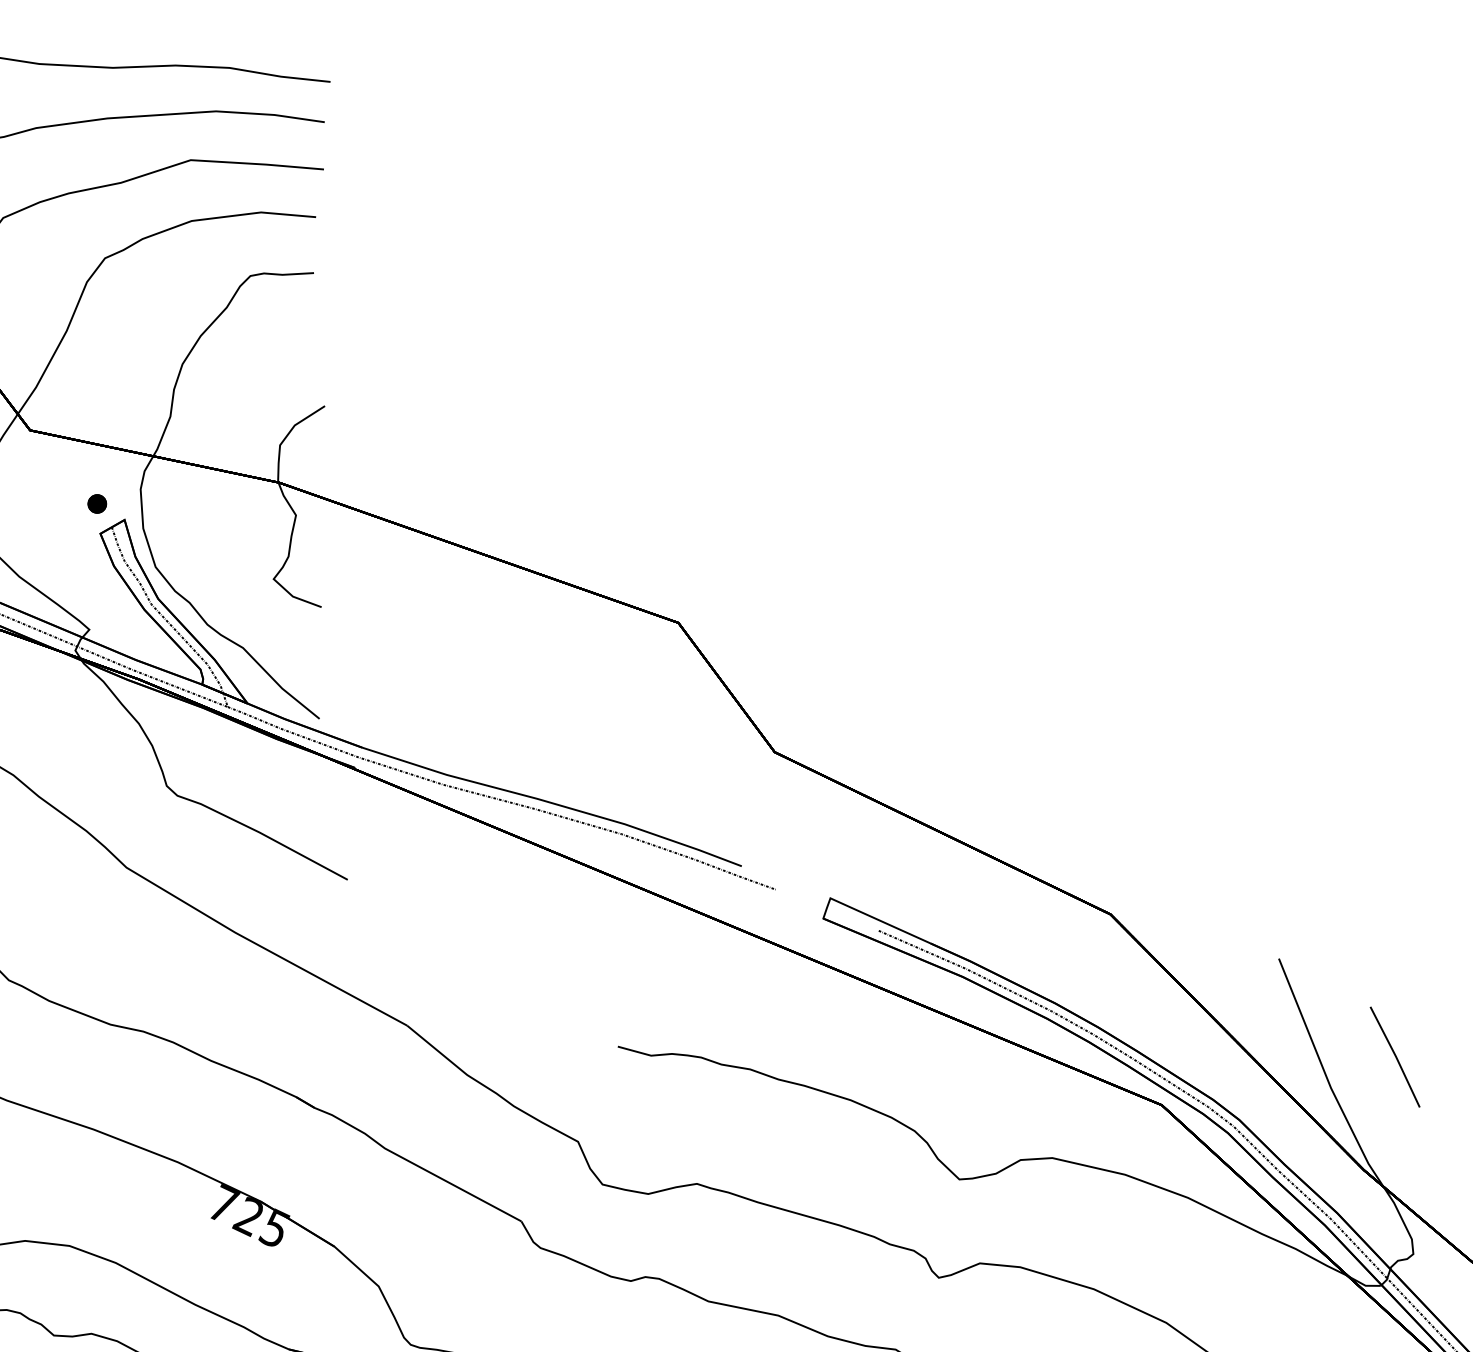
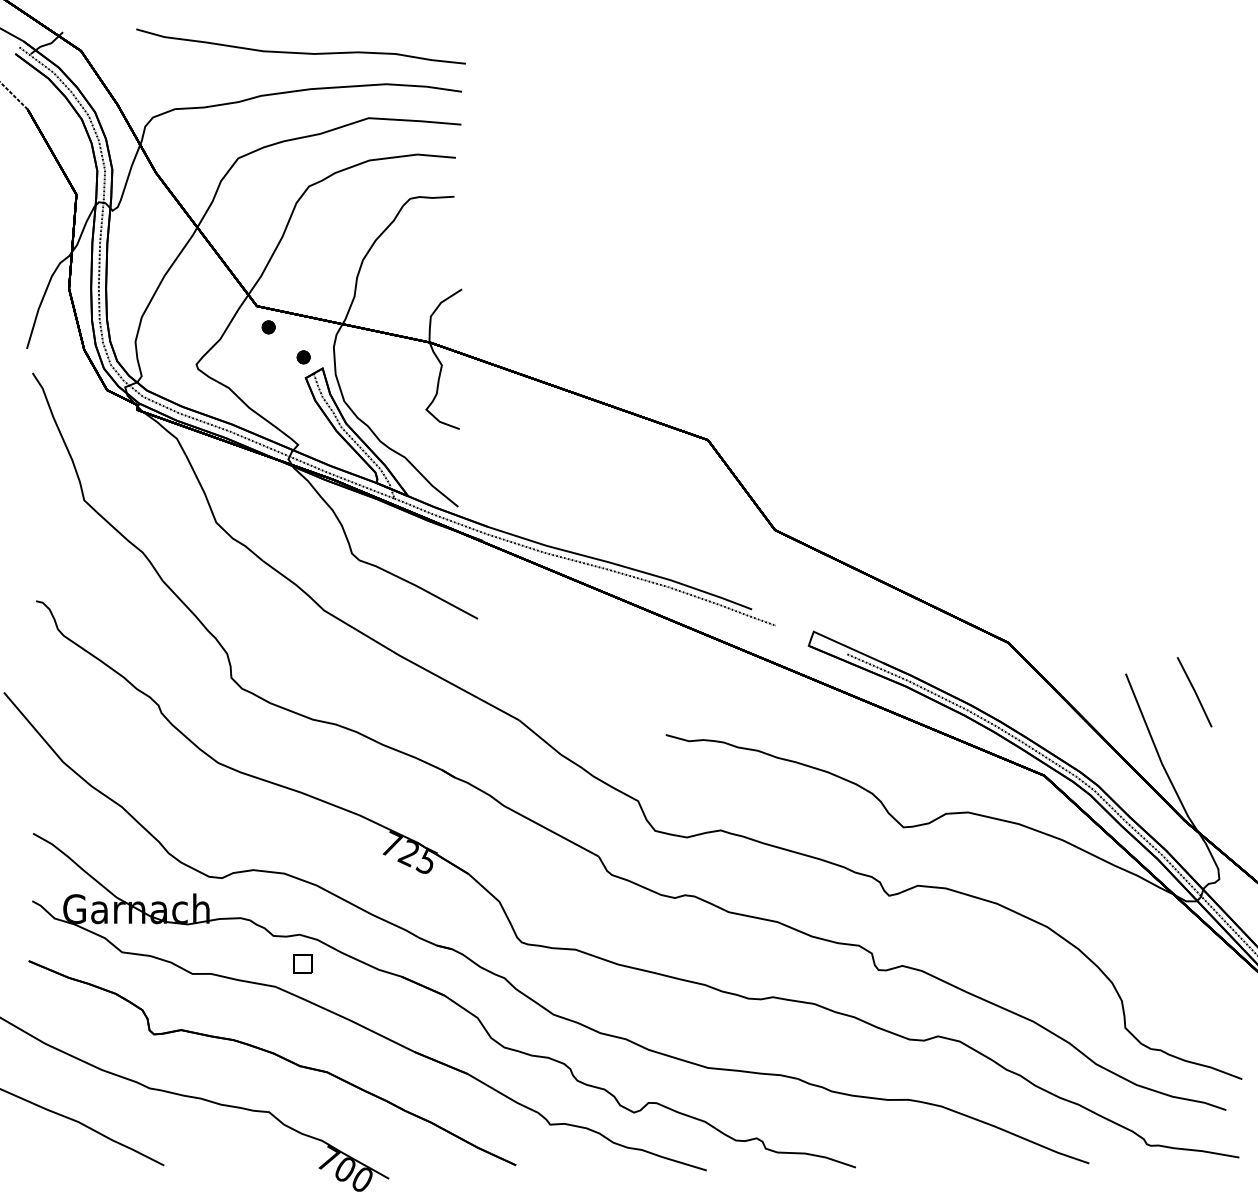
part: (46, 461) -> (268, 327), added
line: (1394, 1057) -> (1194, 692), moved

